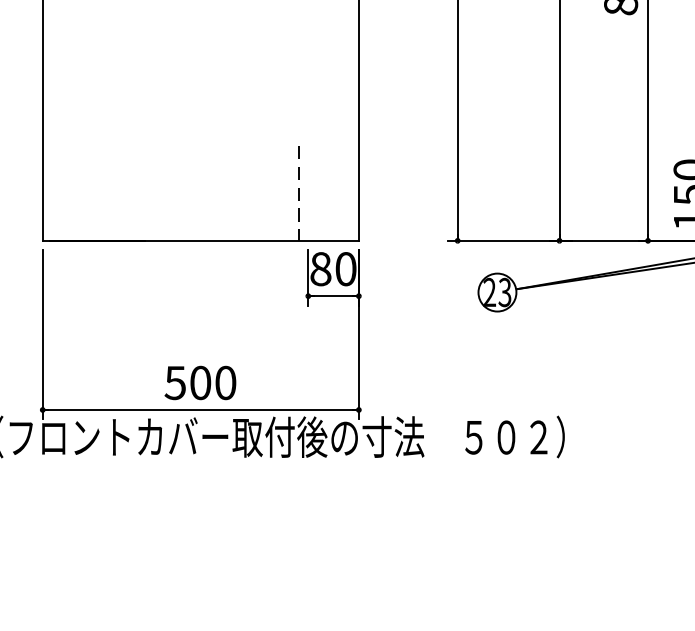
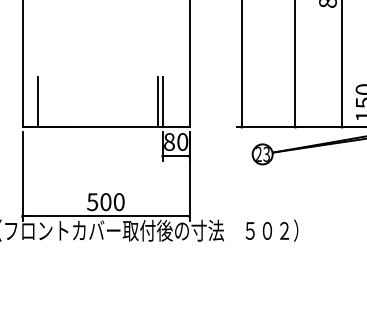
line: (71, 192) -> (37, 101), added
line: (307, 192) -> (162, 101), added
line: (298, 194) -> (157, 102), dashed -> solid

